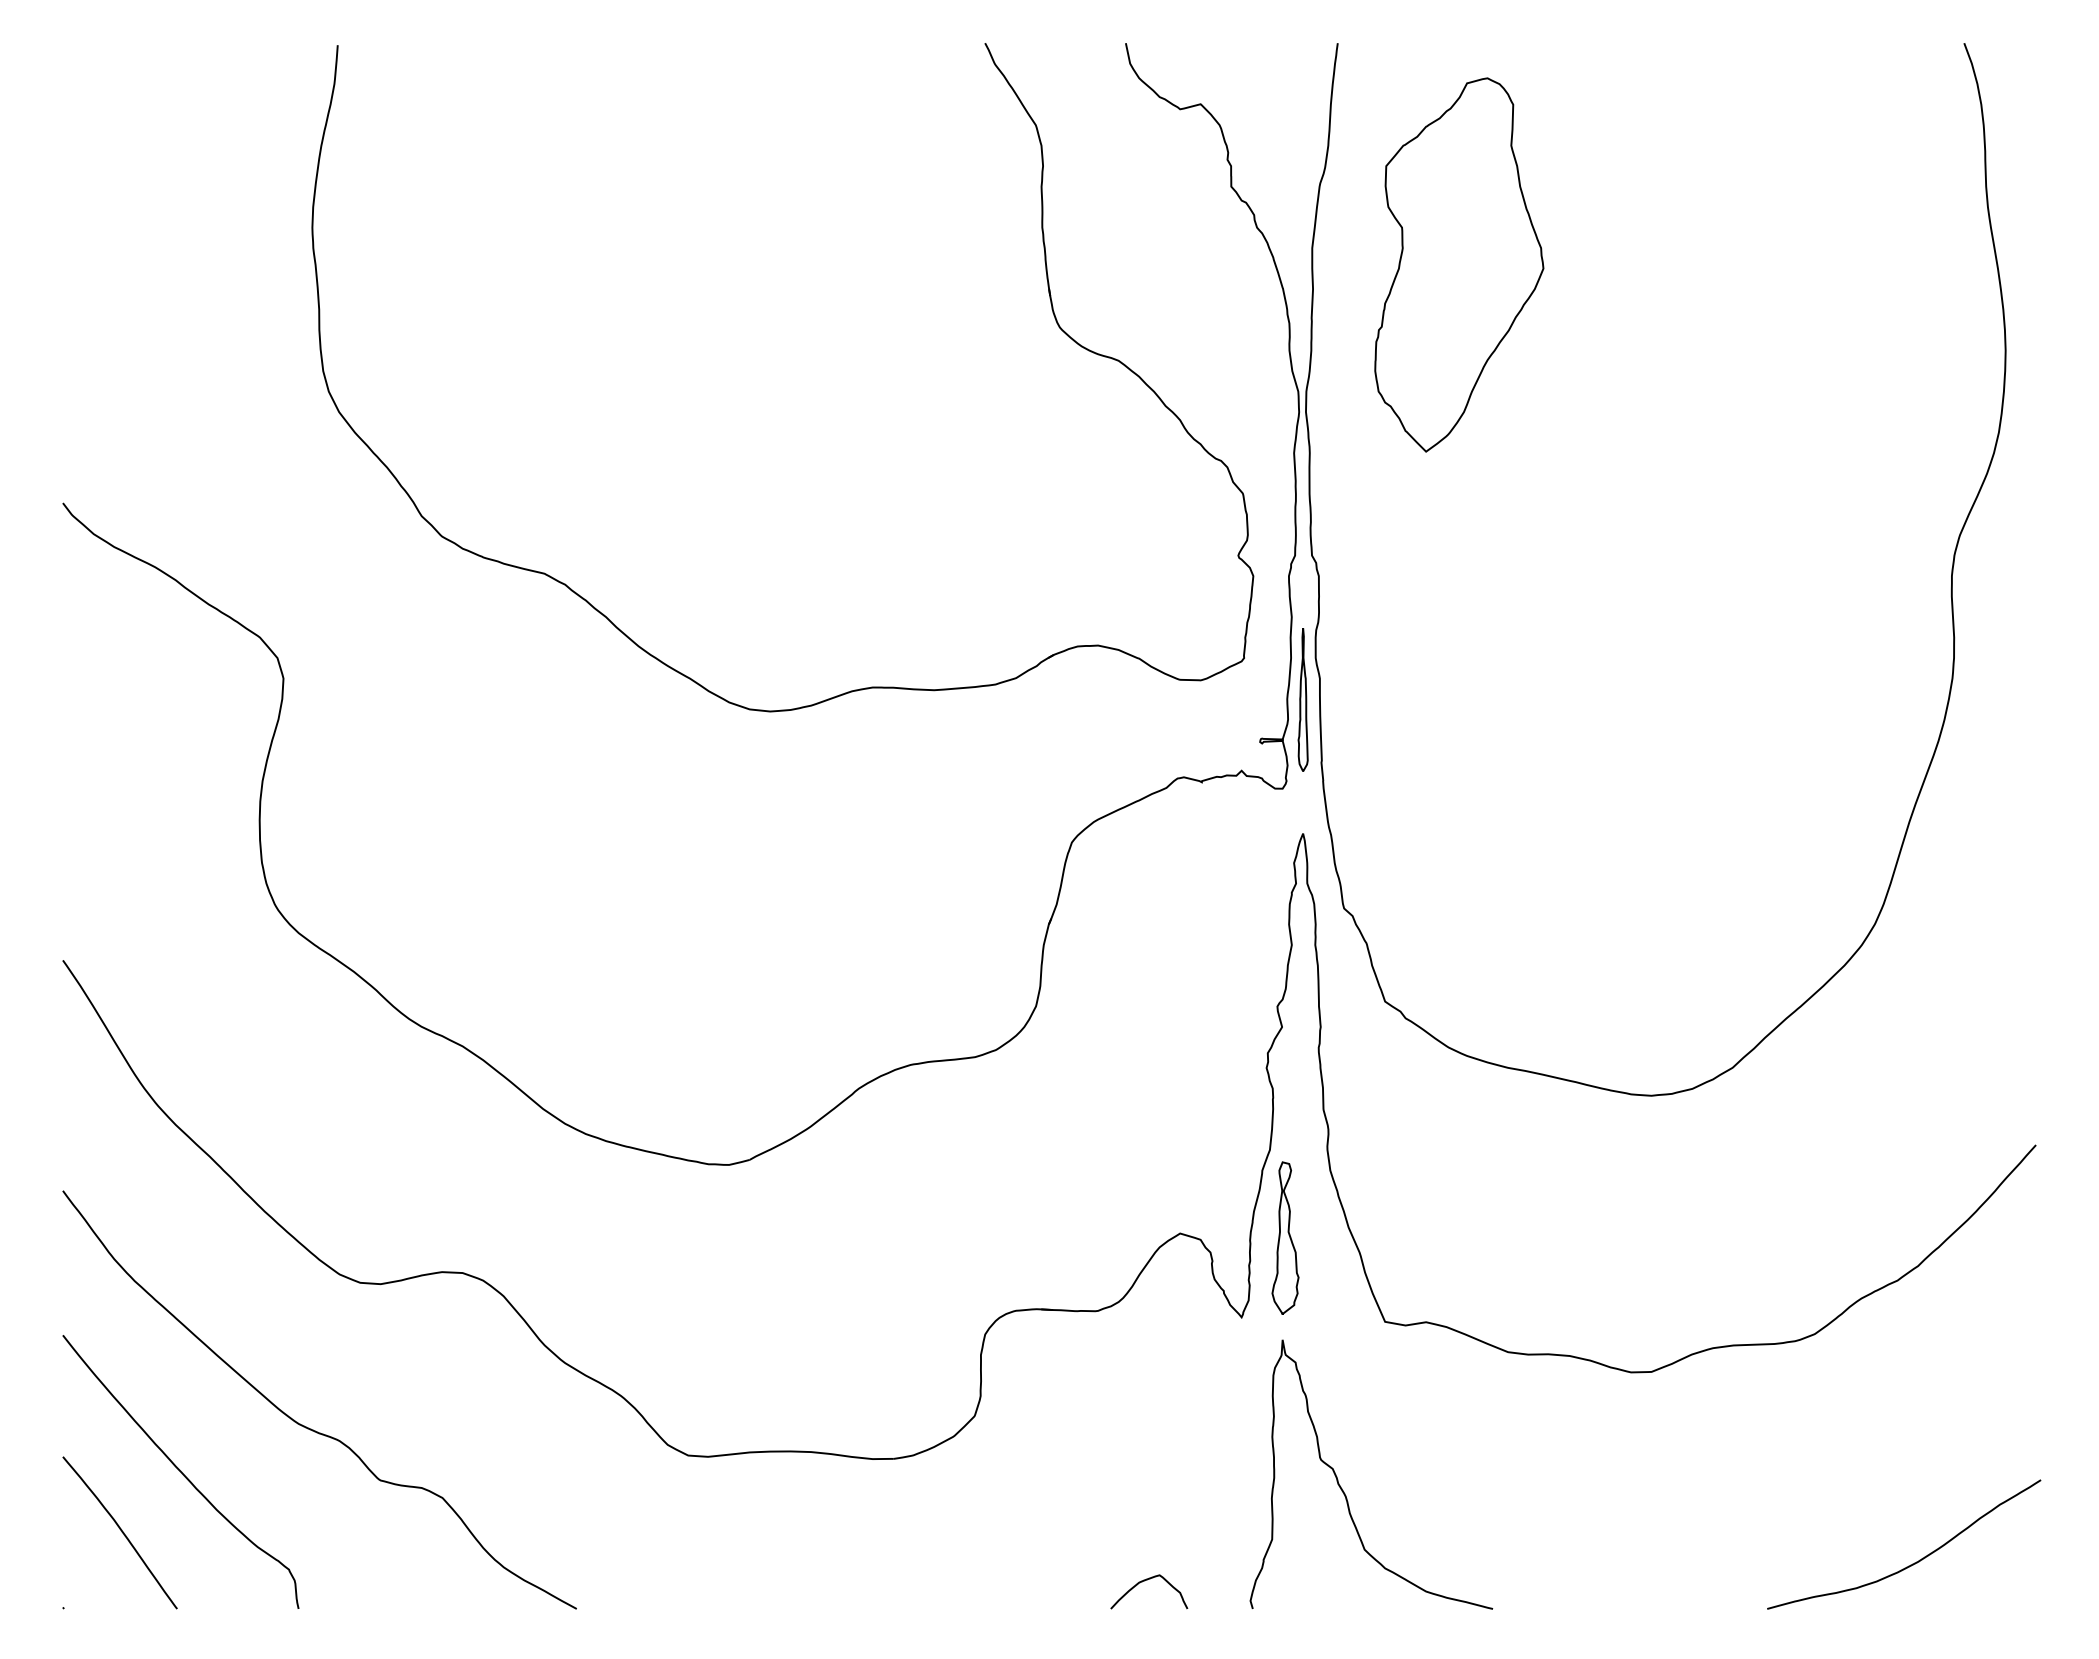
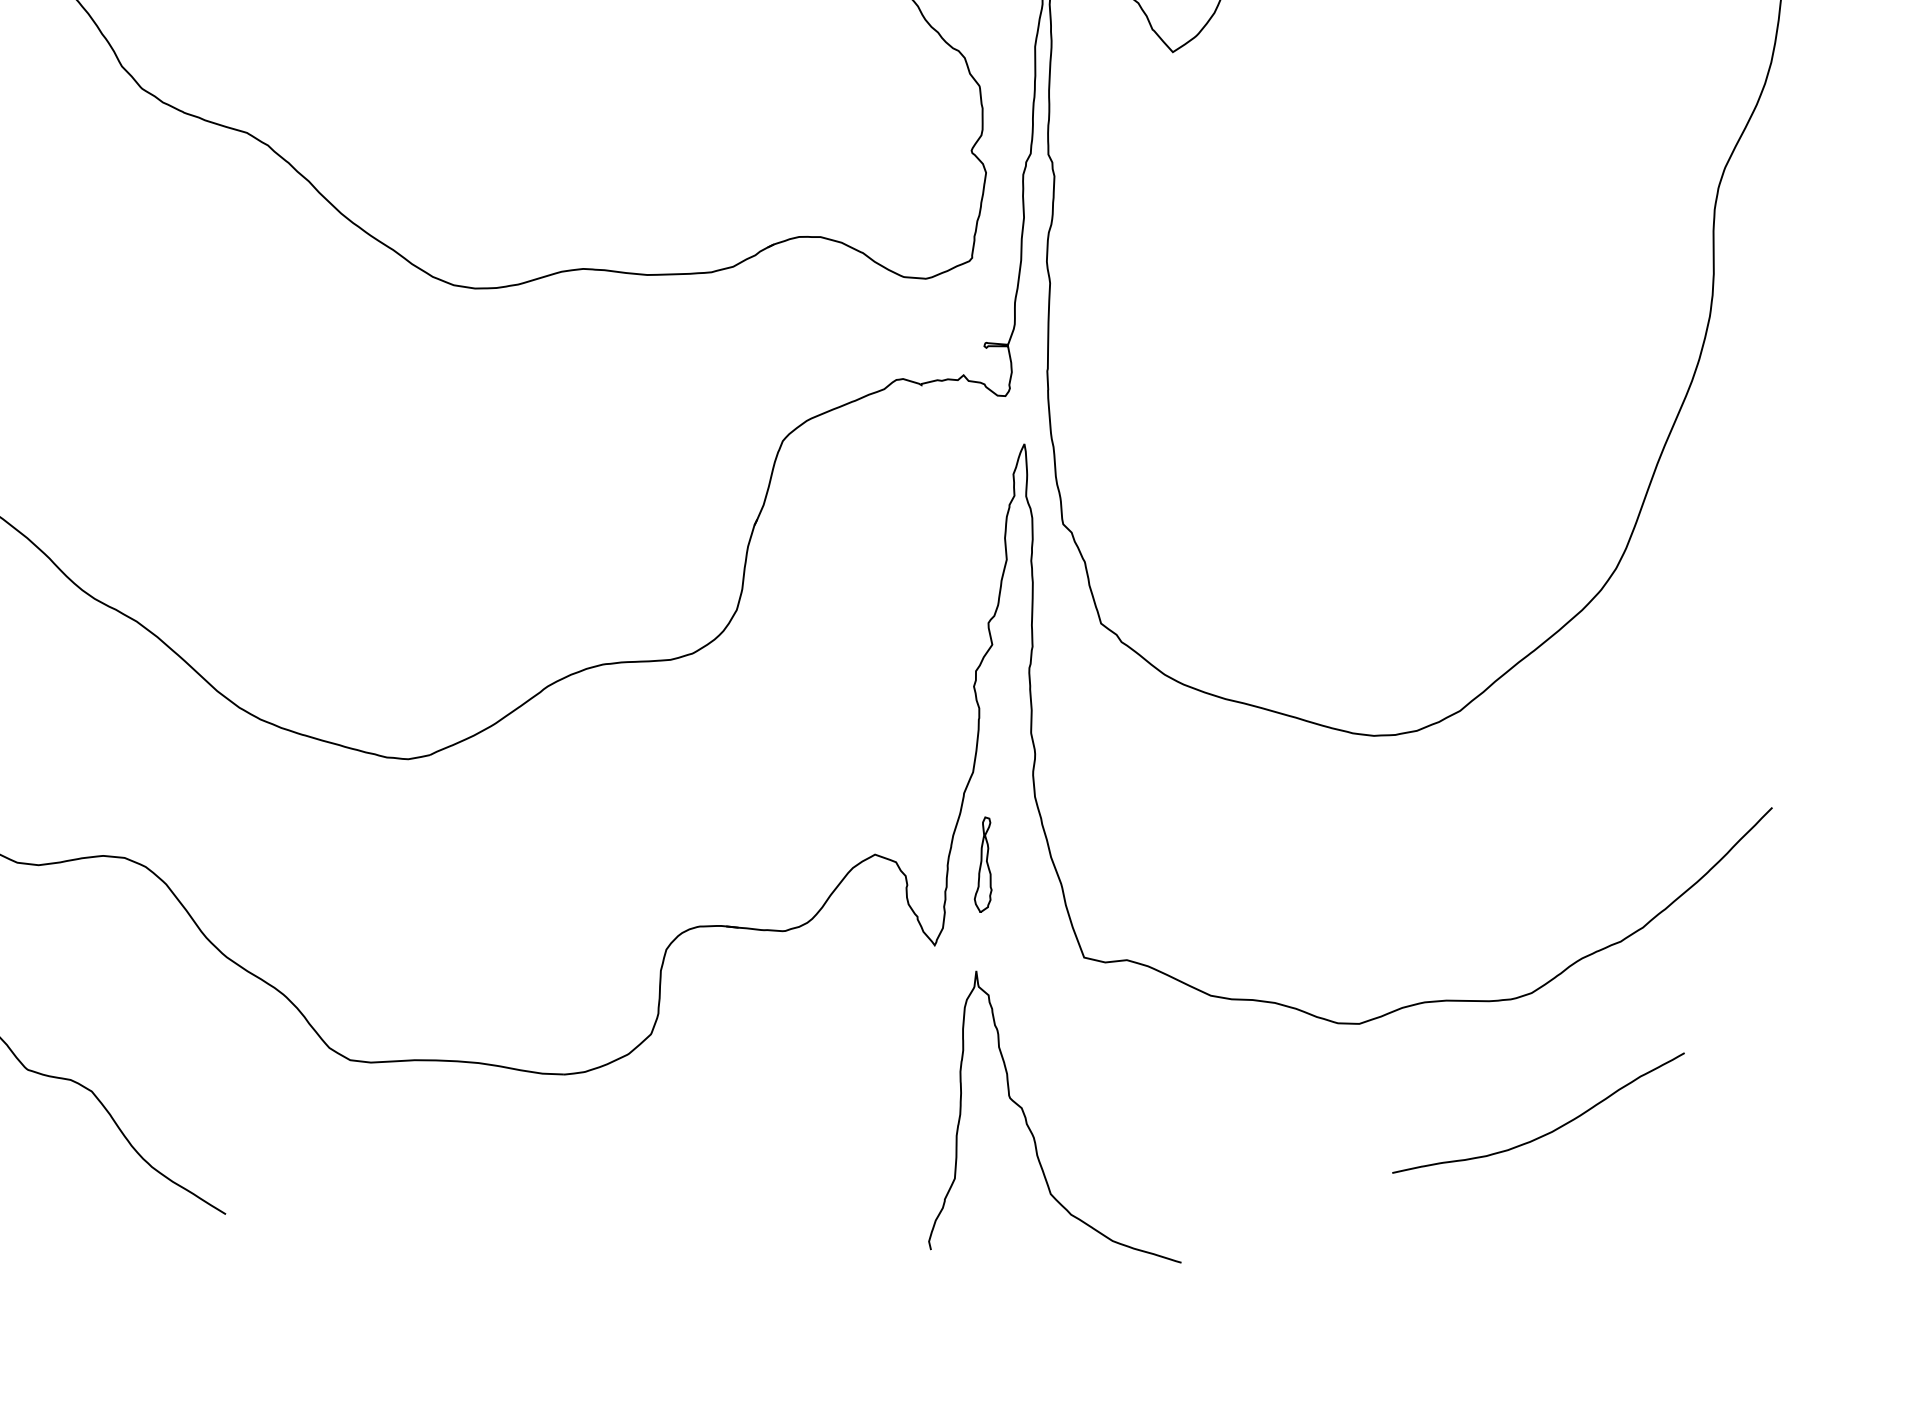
part: (1302, 699) -> (1030, 304), removed
part: (1285, 1237) -> (984, 864), size x0.6
curve: (1914, 1562) -> (1548, 1132), moved
curve: (1147, 1580) -> (822, 1214), removed

